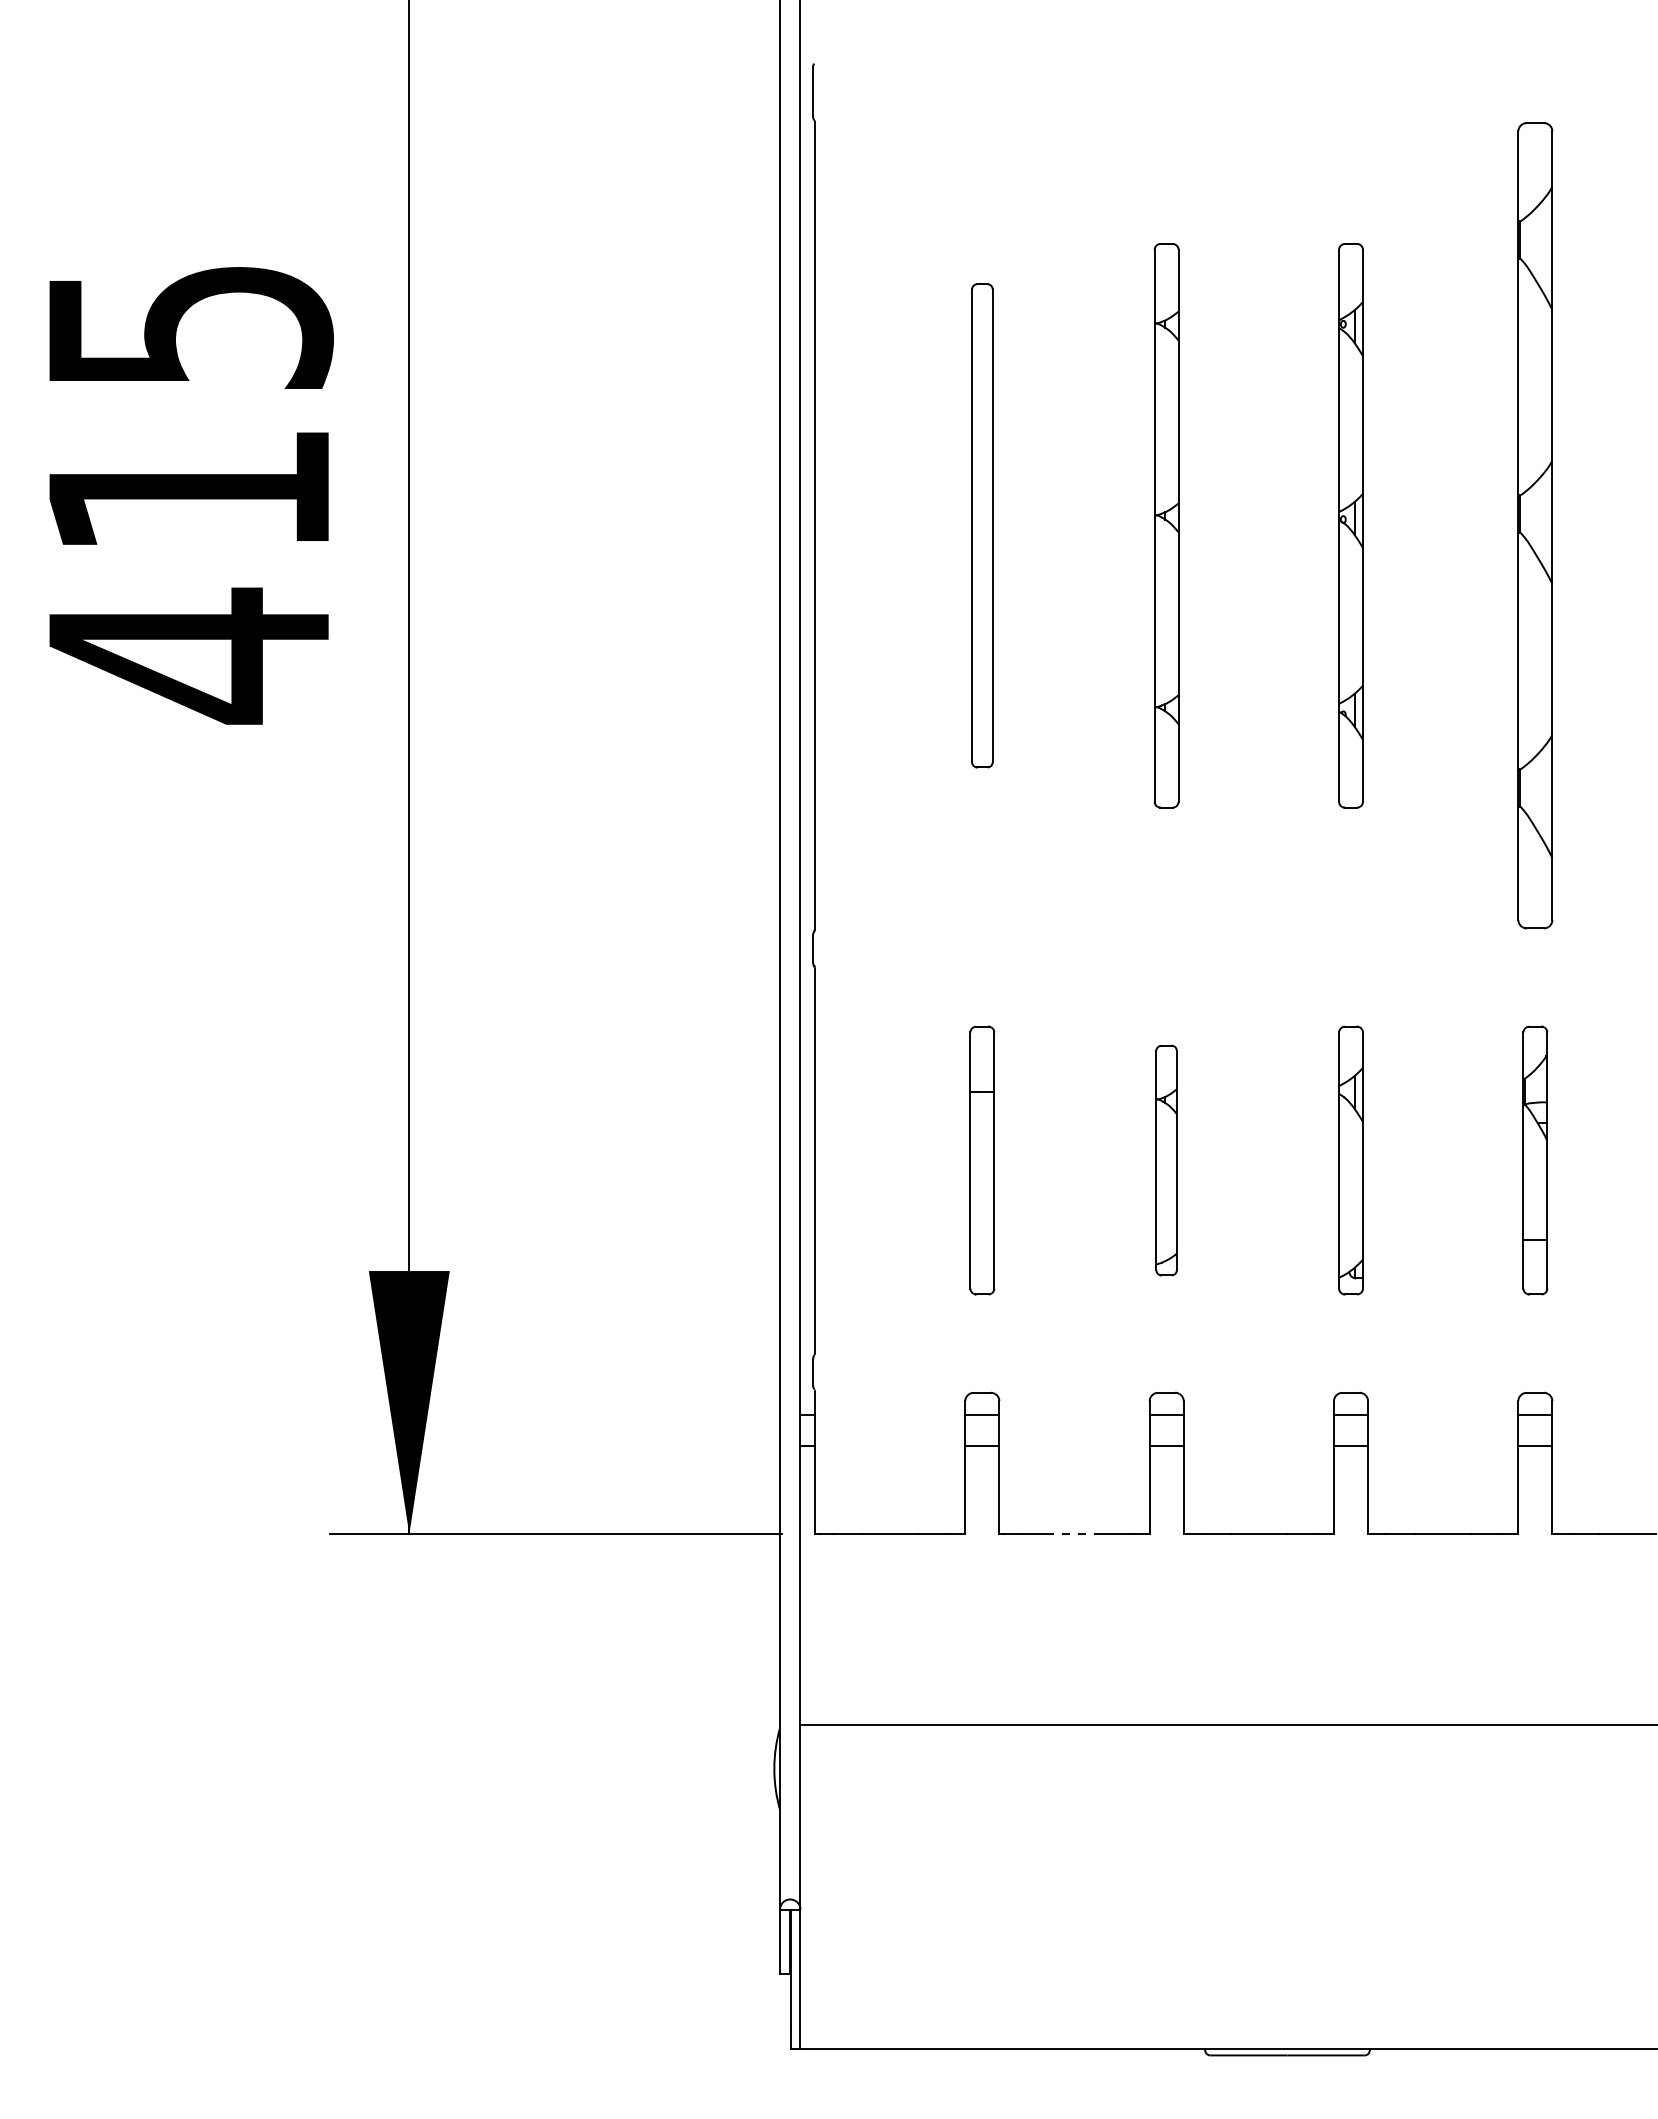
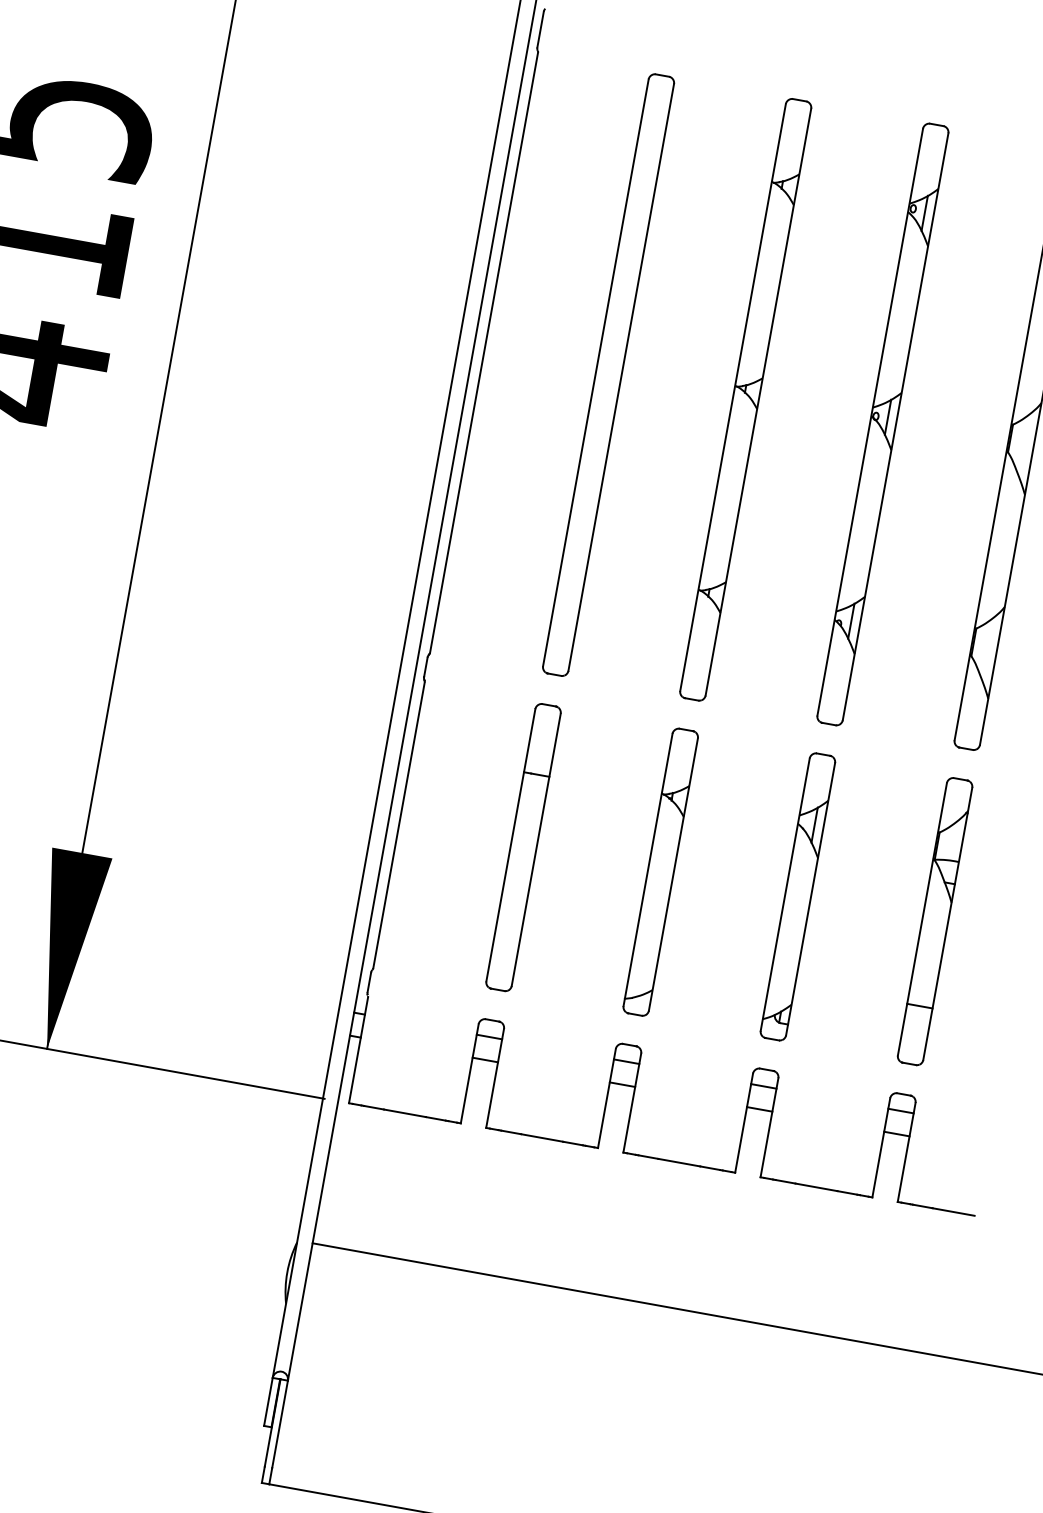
part: (982, 525) -> (608, 374), size x1.67
part: (1166, 525) -> (745, 399), size x1.43
part: (1350, 525) -> (882, 424), size x1.43
part: (982, 1160) -> (523, 847), size x1.43
part: (1166, 1160) -> (660, 872), size x1.67
part: (1350, 1160) -> (797, 896), size x1.43
part: (1535, 1160) -> (935, 921), size x1.43
line: (1075, 1534) -> (542, 1138), dashed -> solid

